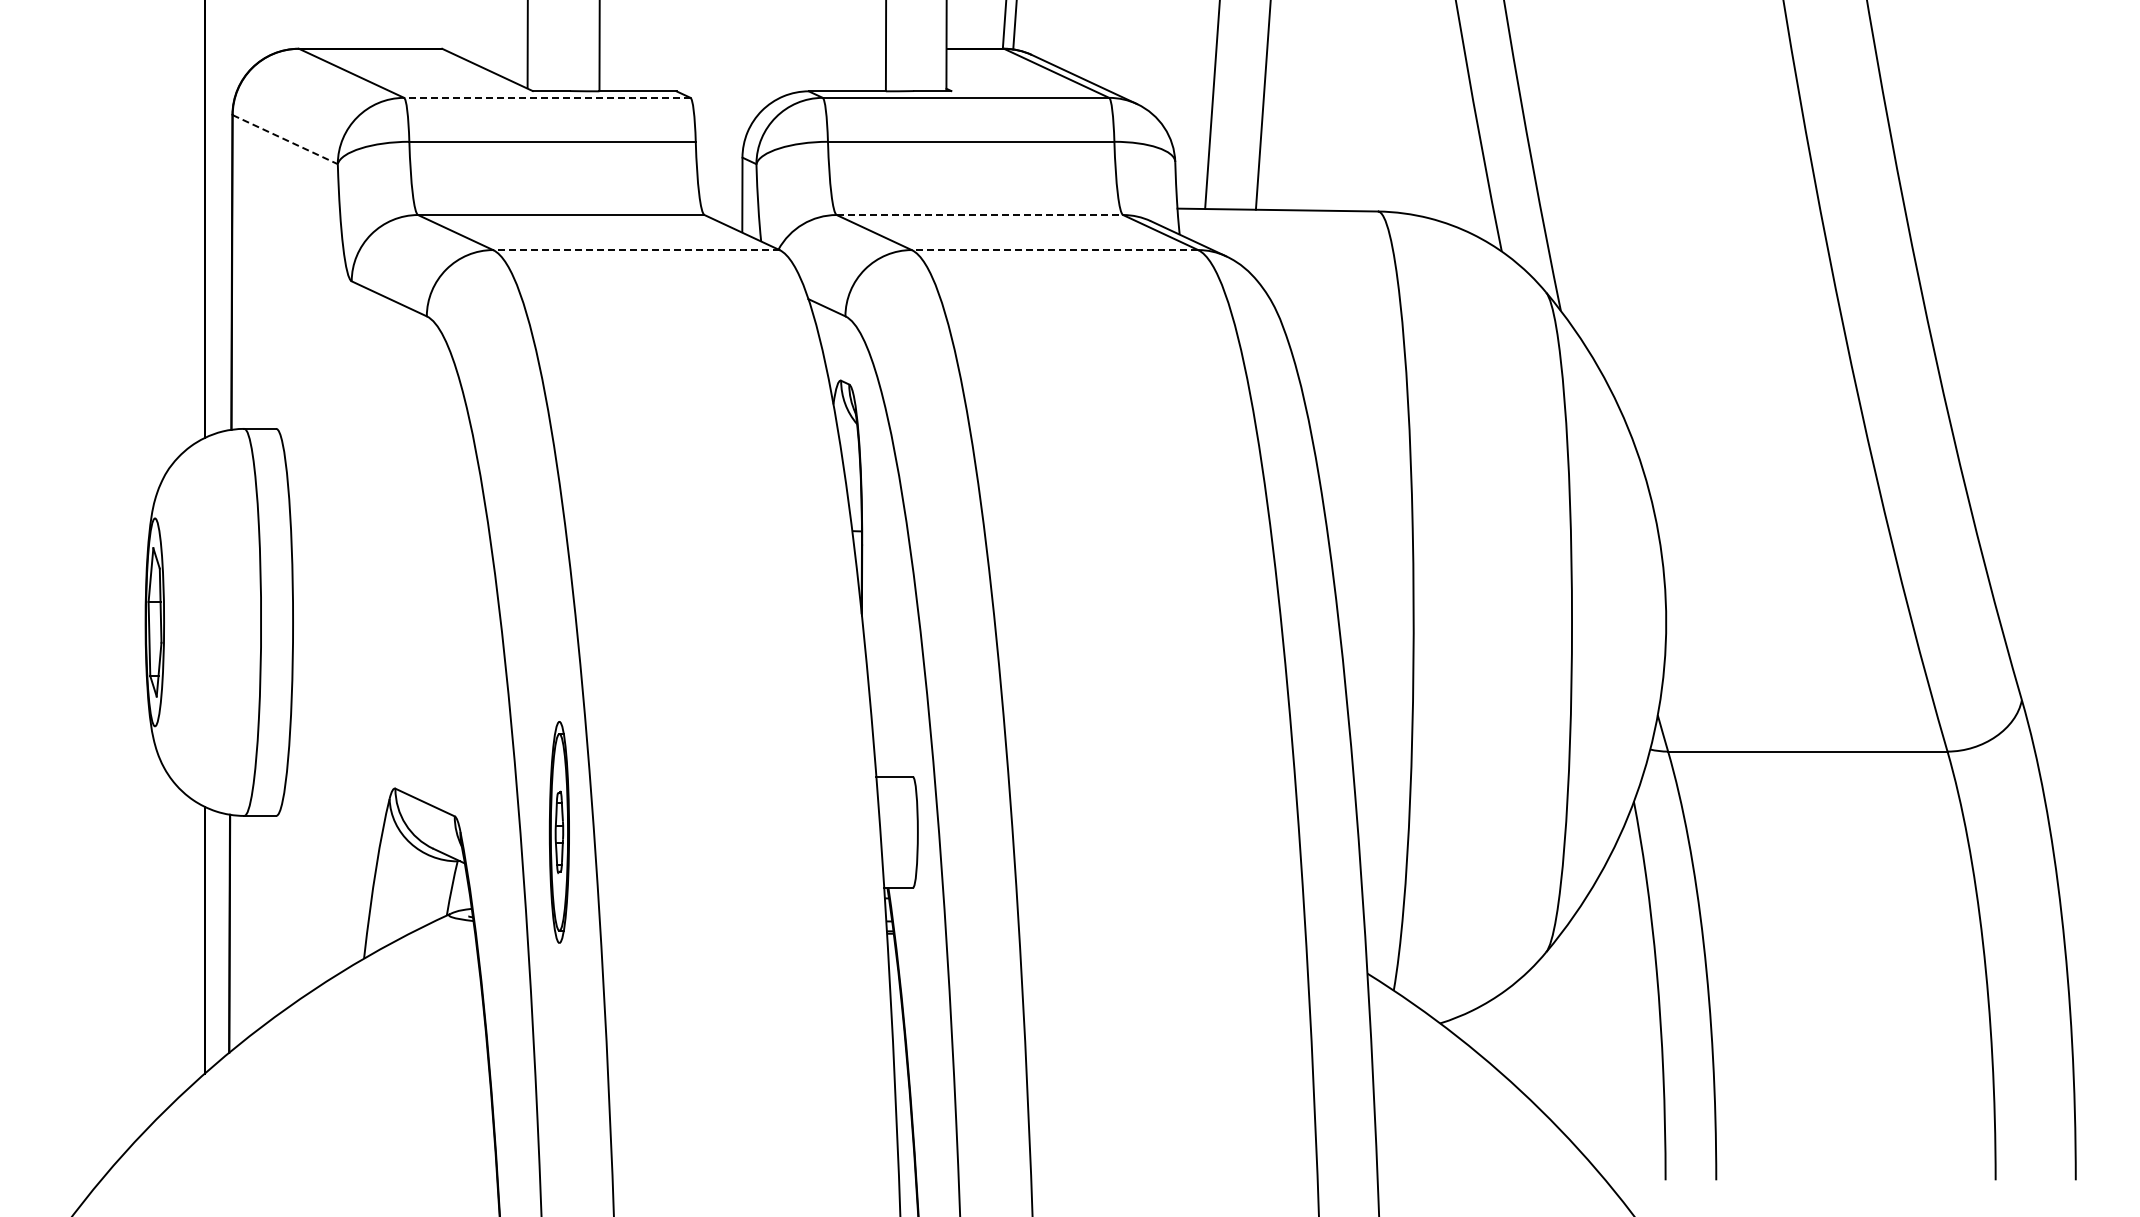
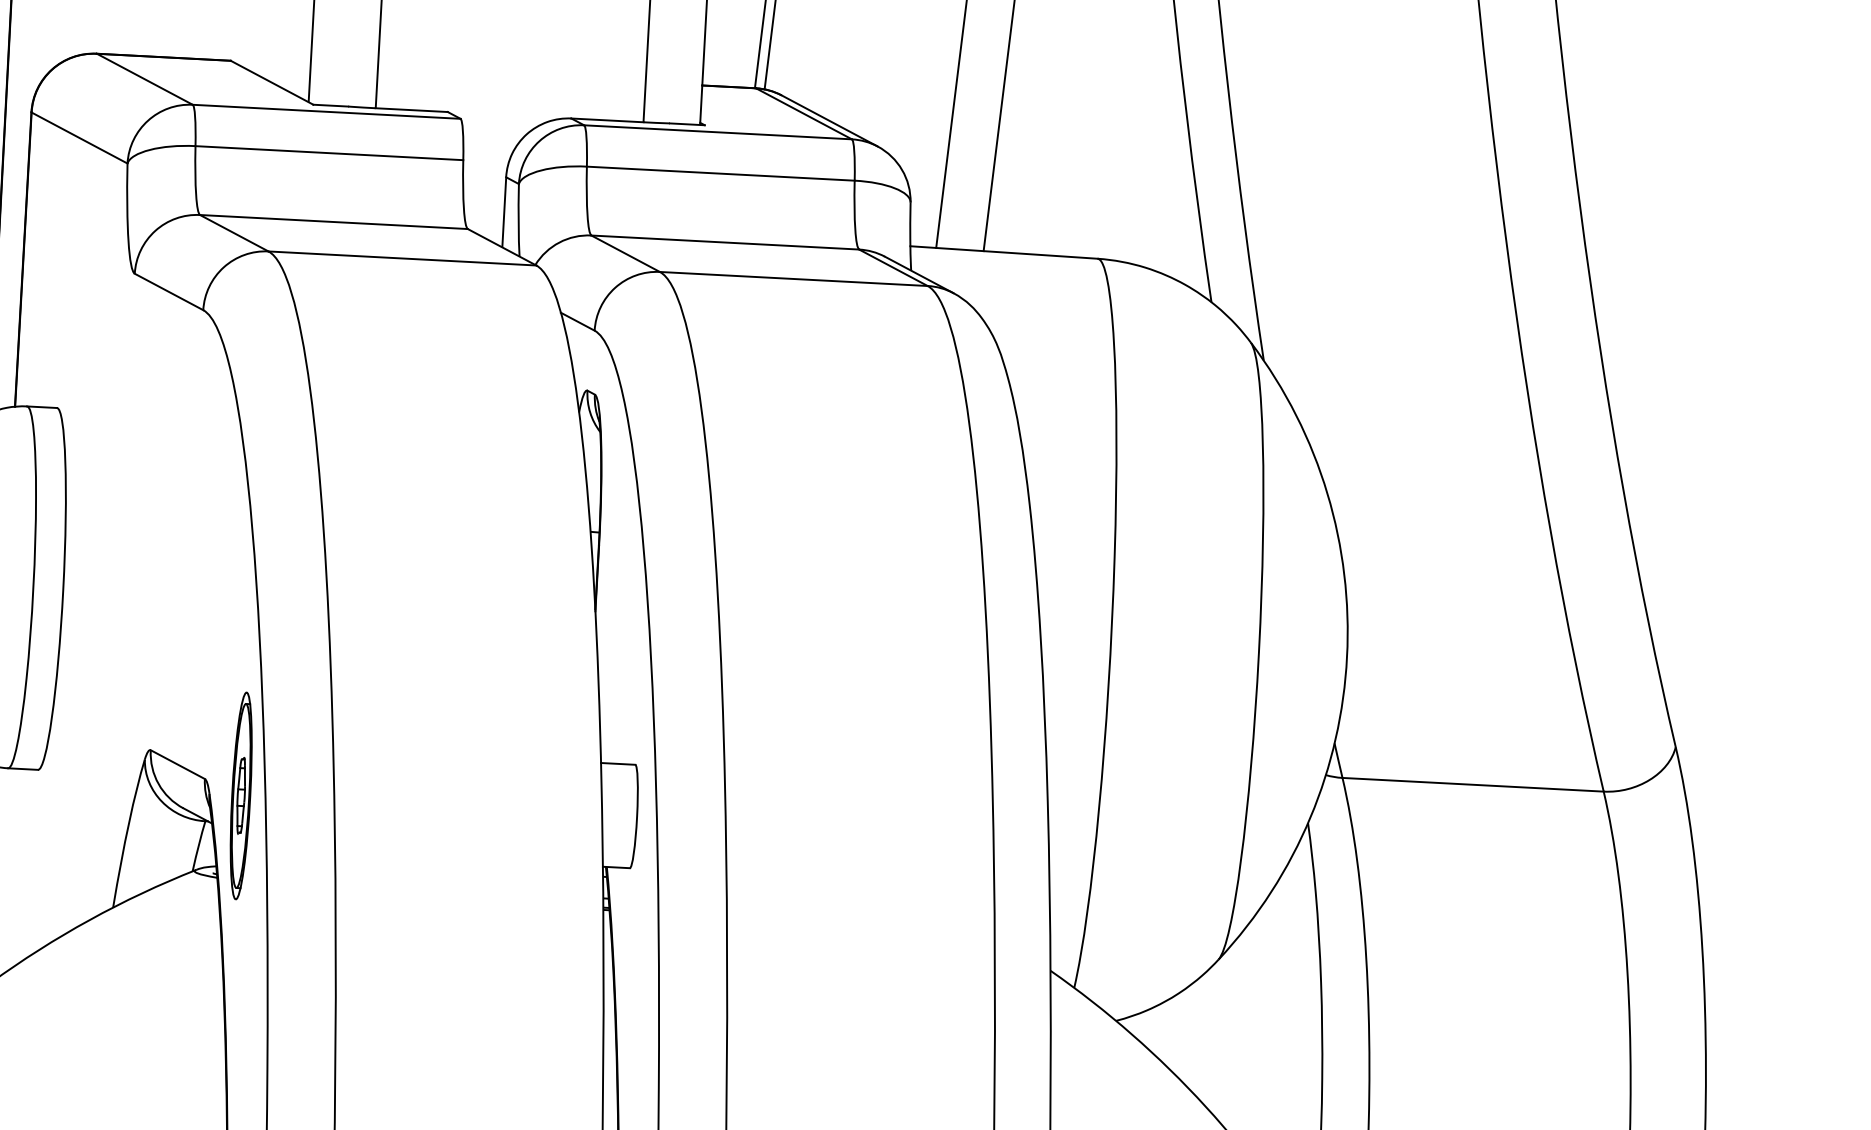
line: (546, 97) -> (325, 111), dashed -> solid
line: (285, 139) -> (79, 137), dashed -> solid
line: (980, 215) -> (725, 243), dashed -> solid
line: (635, 250) -> (401, 258), dashed -> solid
line: (1054, 250) -> (793, 279), dashed -> solid
part: (558, 832) -> (240, 795), moved

